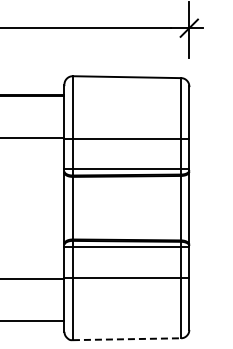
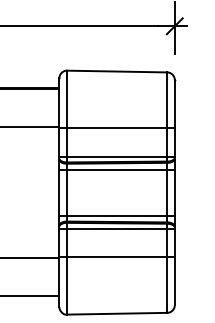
line: (126, 183) -> (116, 169), added
line: (126, 233) -> (116, 216), added
line: (127, 339) -> (117, 313), dashed -> solid

